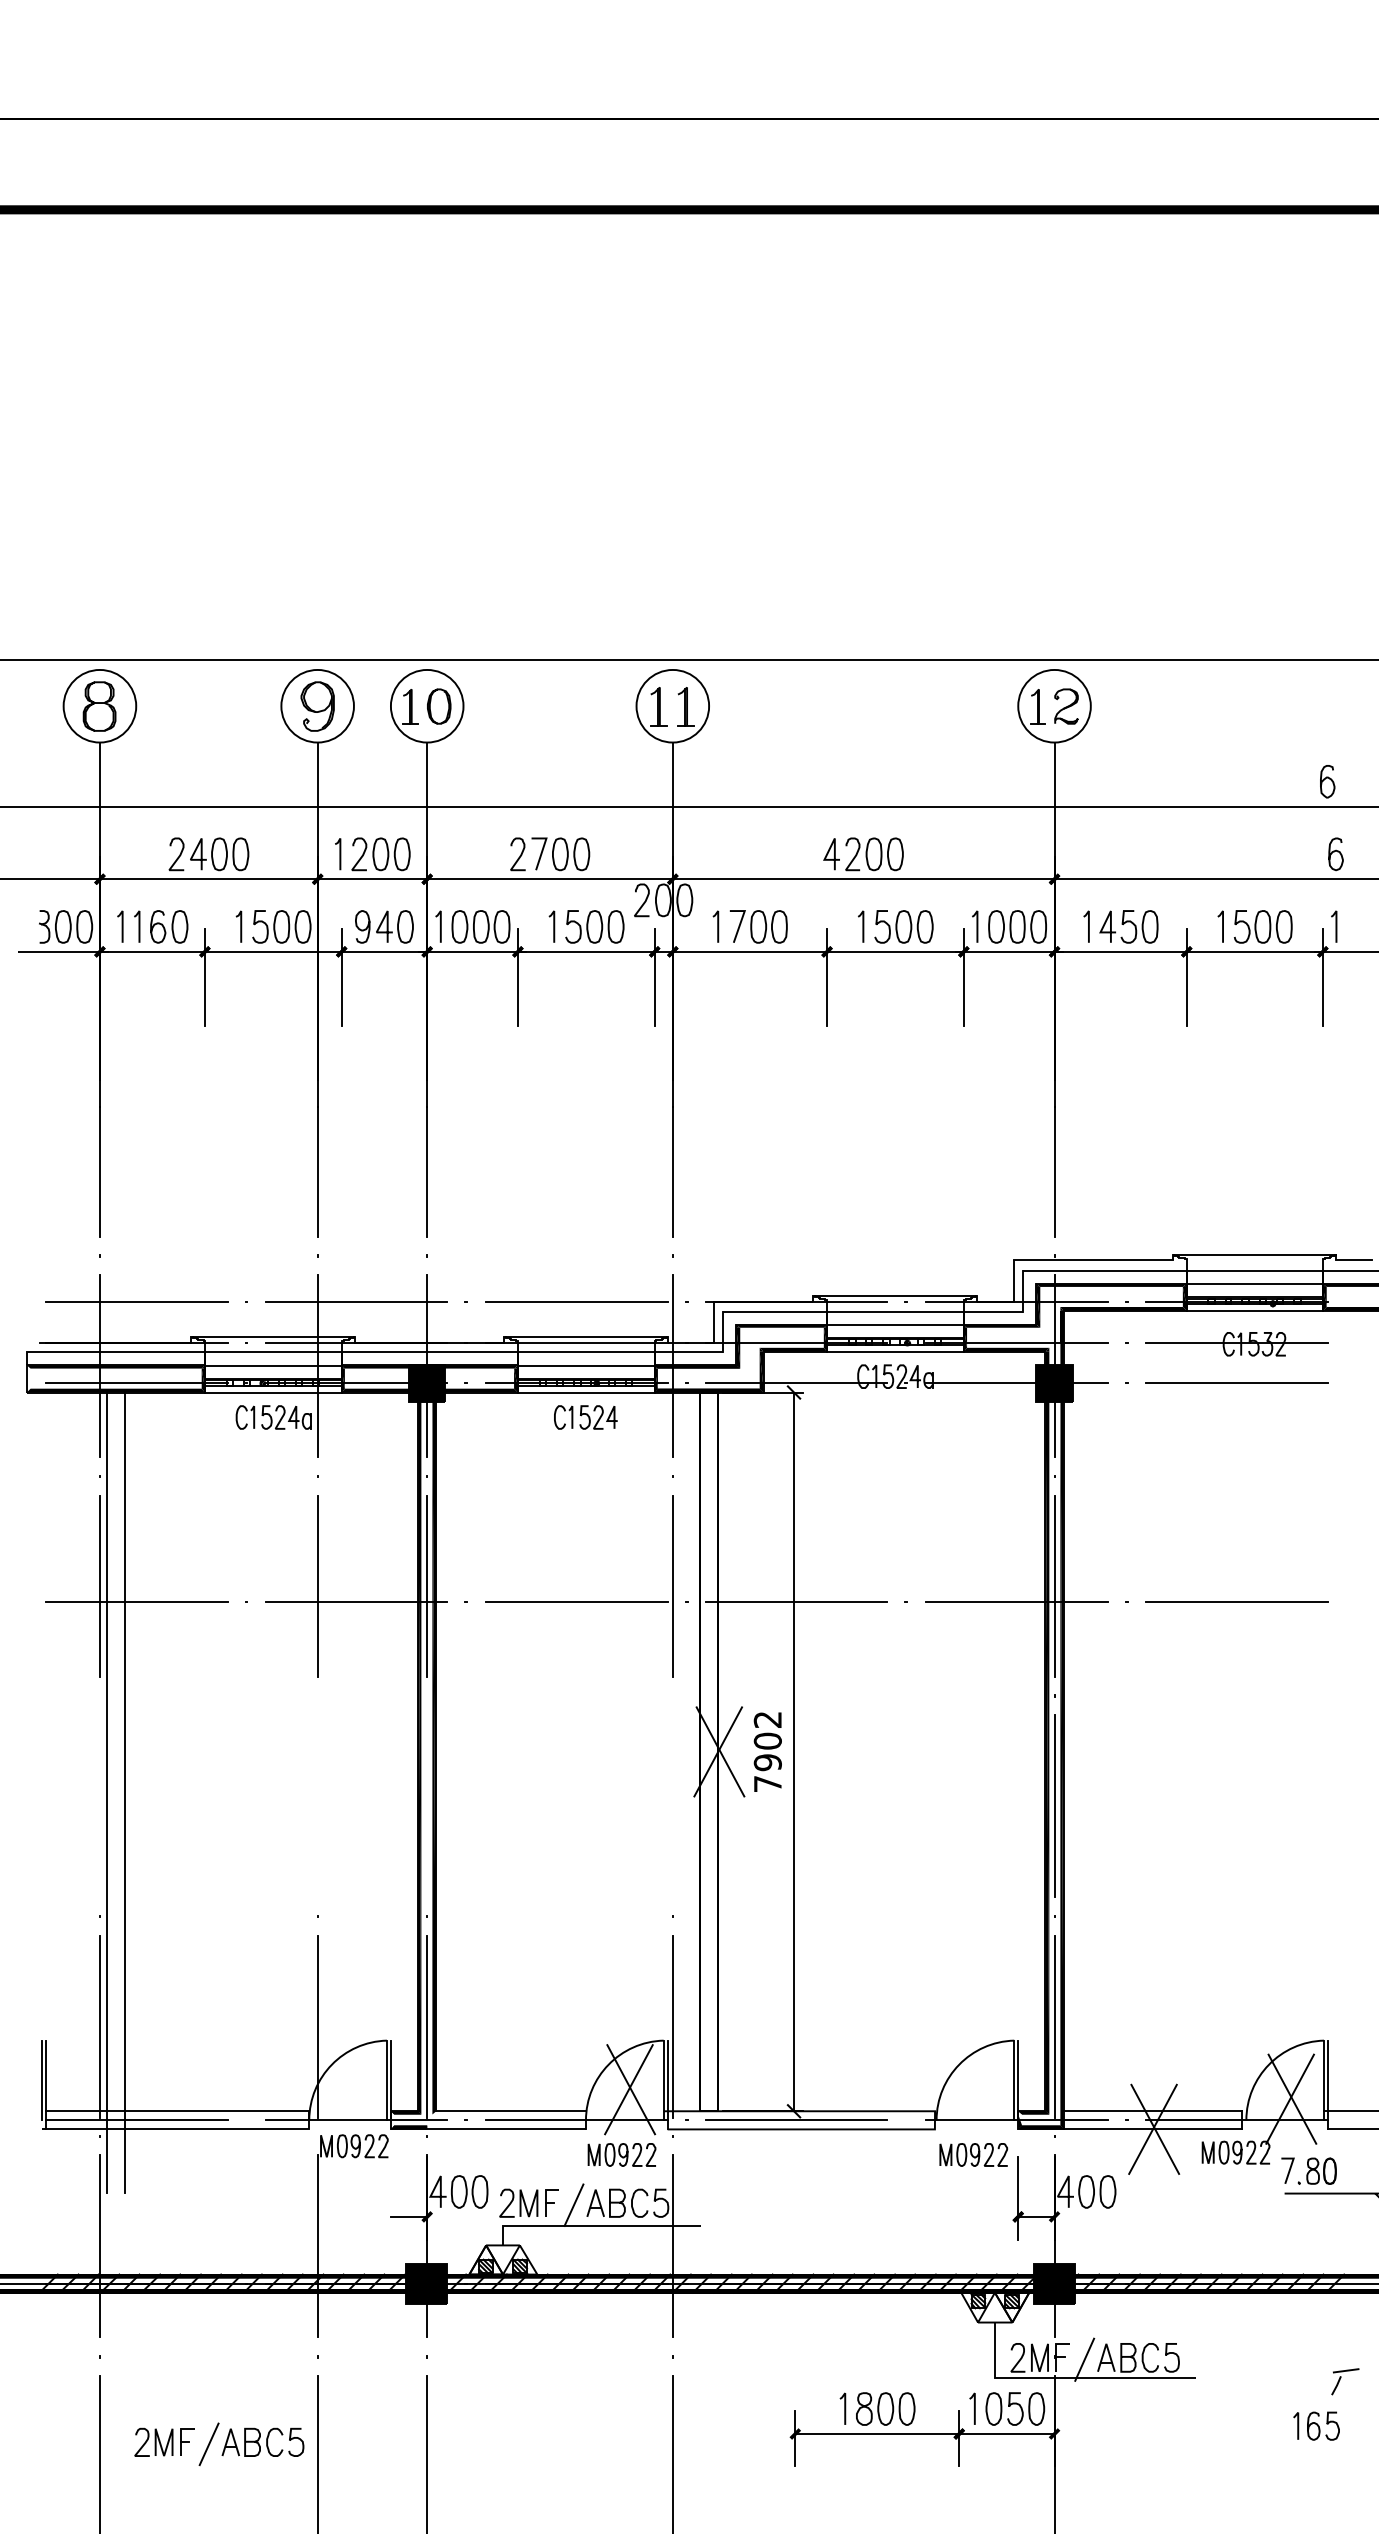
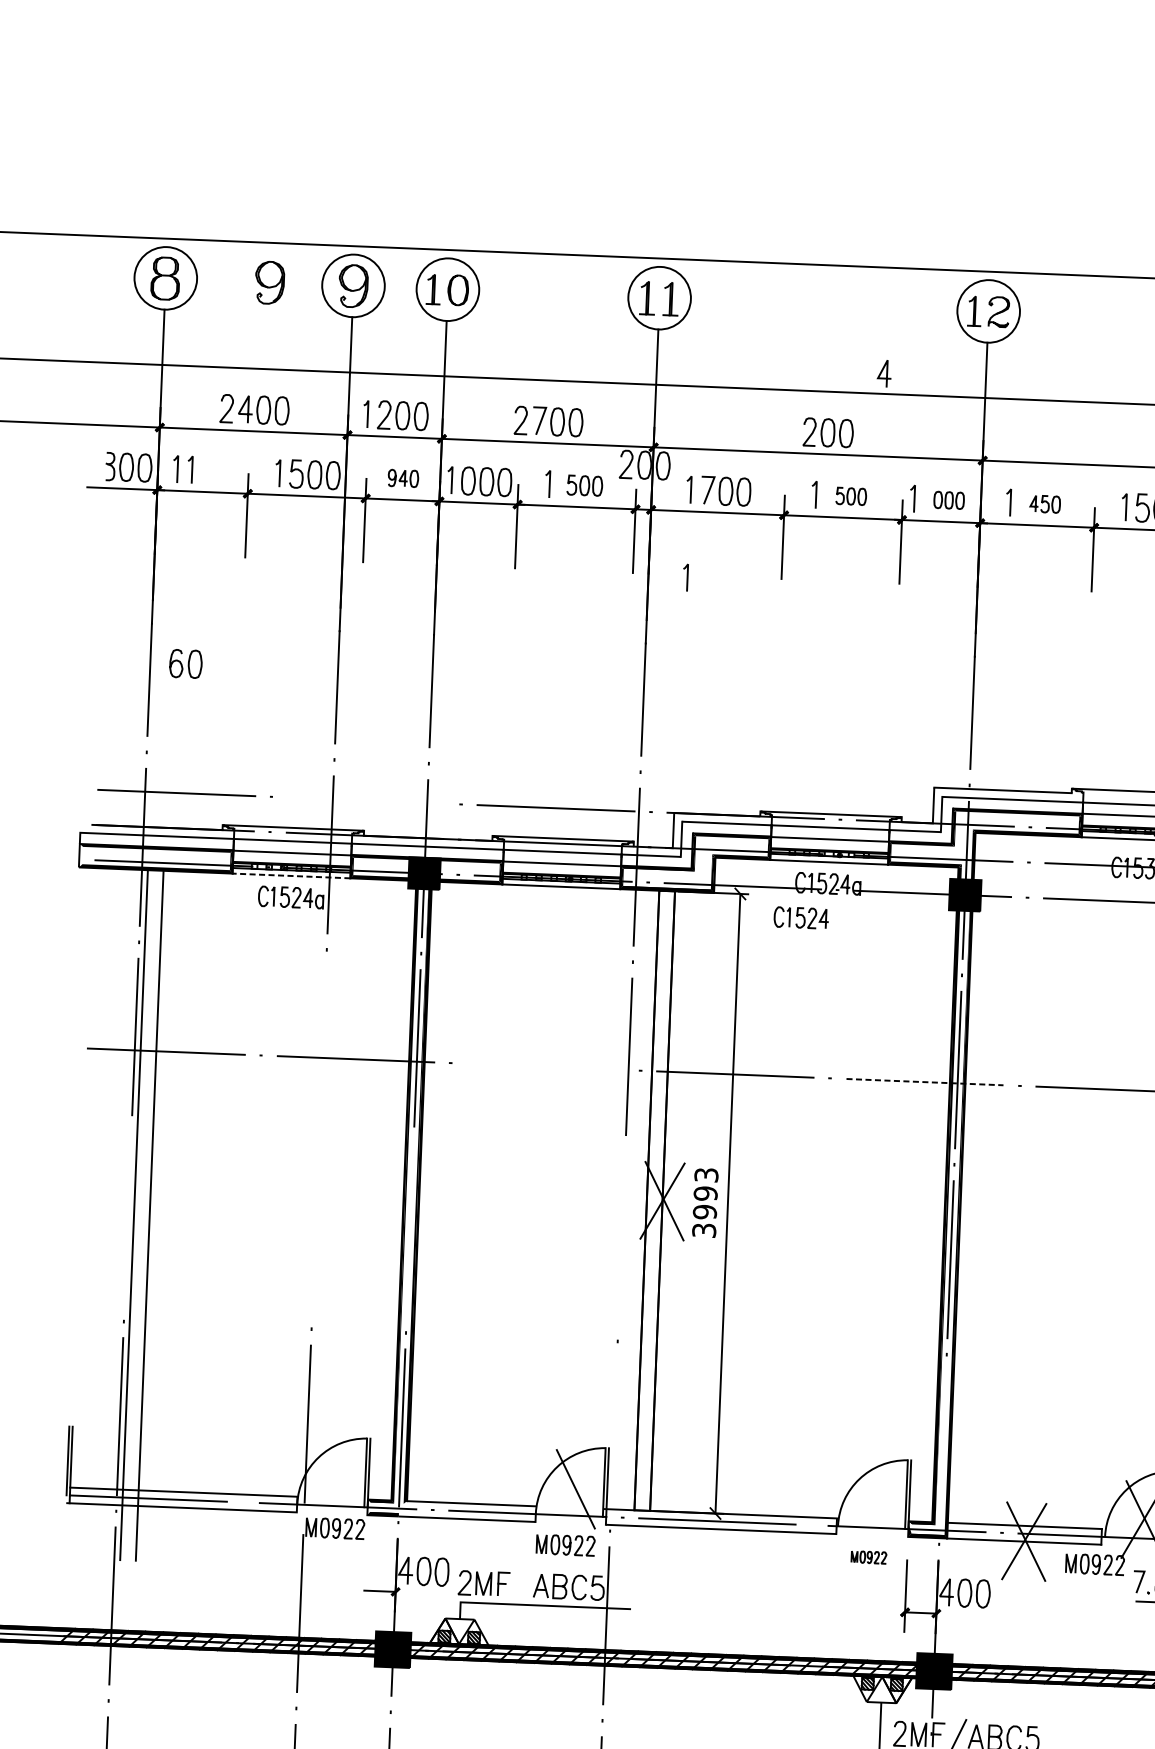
part: (220, 706) -> (269, 282), added
line: (829, 852) -> (882, 372), moved
part: (169, 926) -> (186, 663), moved
part: (384, 926) -> (403, 478), size x0.6
part: (594, 926) -> (584, 485), size x0.7
part: (903, 926) -> (850, 496), size x0.6
part: (1017, 926) -> (949, 500), size x0.6
part: (1128, 926) -> (1044, 503), size x0.6
line: (717, 1028) -> (686, 577), added
line: (356, 1301) -> (366, 800), removed
line: (272, 1392) -> (290, 875), solid -> dashed
part: (585, 1417) -> (801, 917), moved
line: (317, 1586) -> (322, 1044), removed
line: (576, 1601) -> (545, 1066), removed
line: (1017, 1601) -> (925, 1081), solid -> dashed
text: (767, 1751) -> (705, 1202), 7902 -> 3993
line: (672, 2026) -> (613, 1436), removed
line: (1054, 2026) -> (942, 1449), removed
line: (628, 2089) -> (573, 1489), removed
part: (973, 2154) -> (868, 1557), size x0.6
line: (573, 2204) -> (522, 1586), removed

